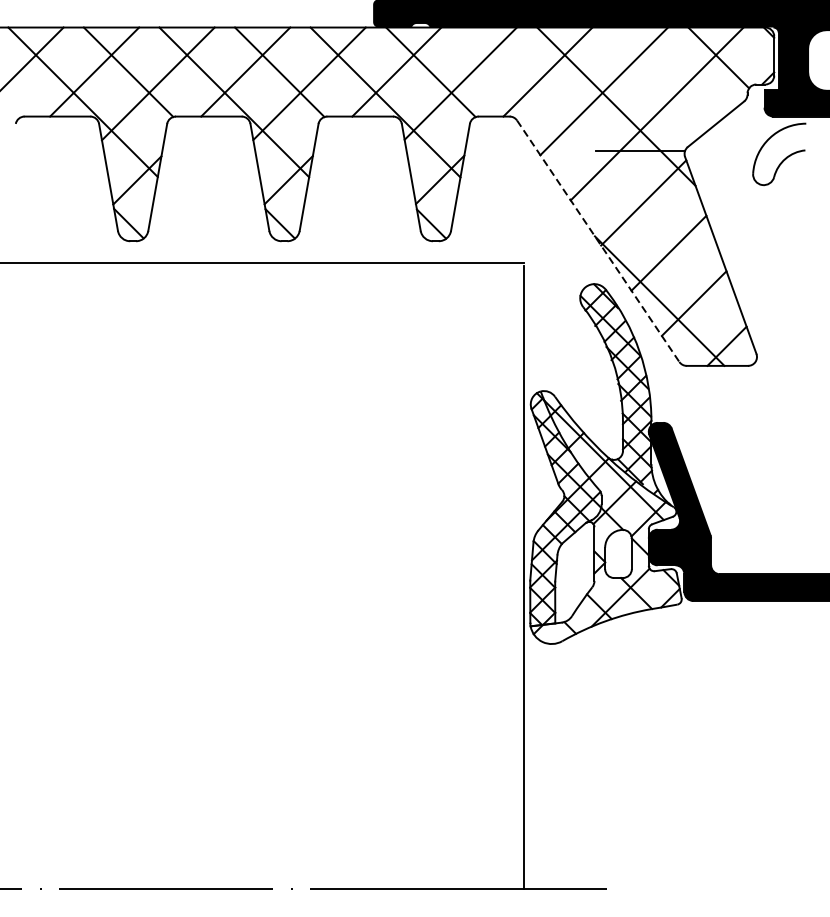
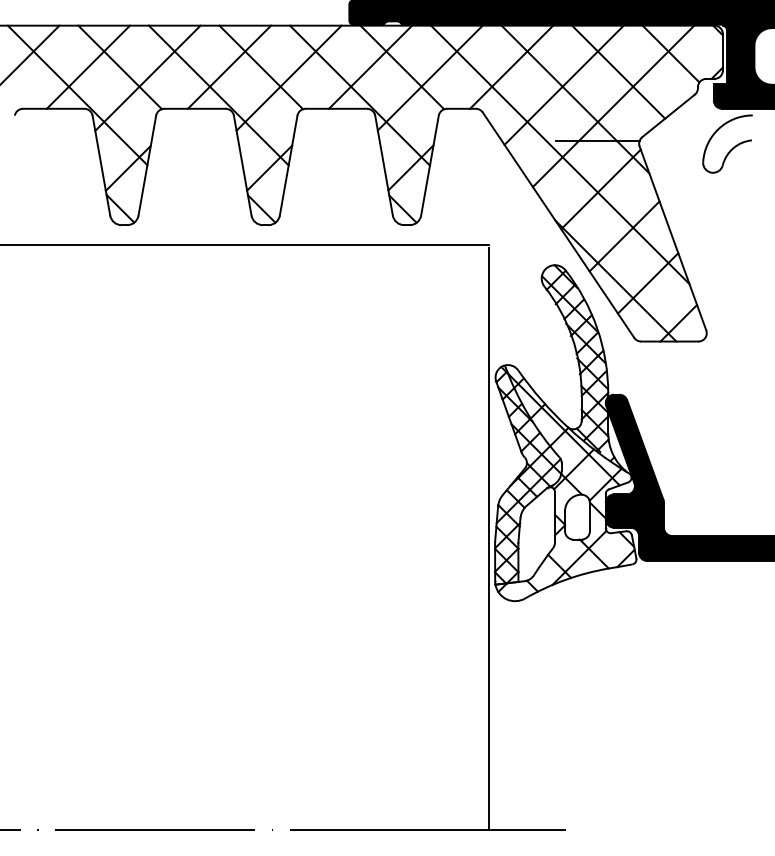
line: (662, 76) -> (618, 71), added
line: (600, 165) -> (560, 154), added
line: (598, 241) -> (558, 225), dashed -> solid

